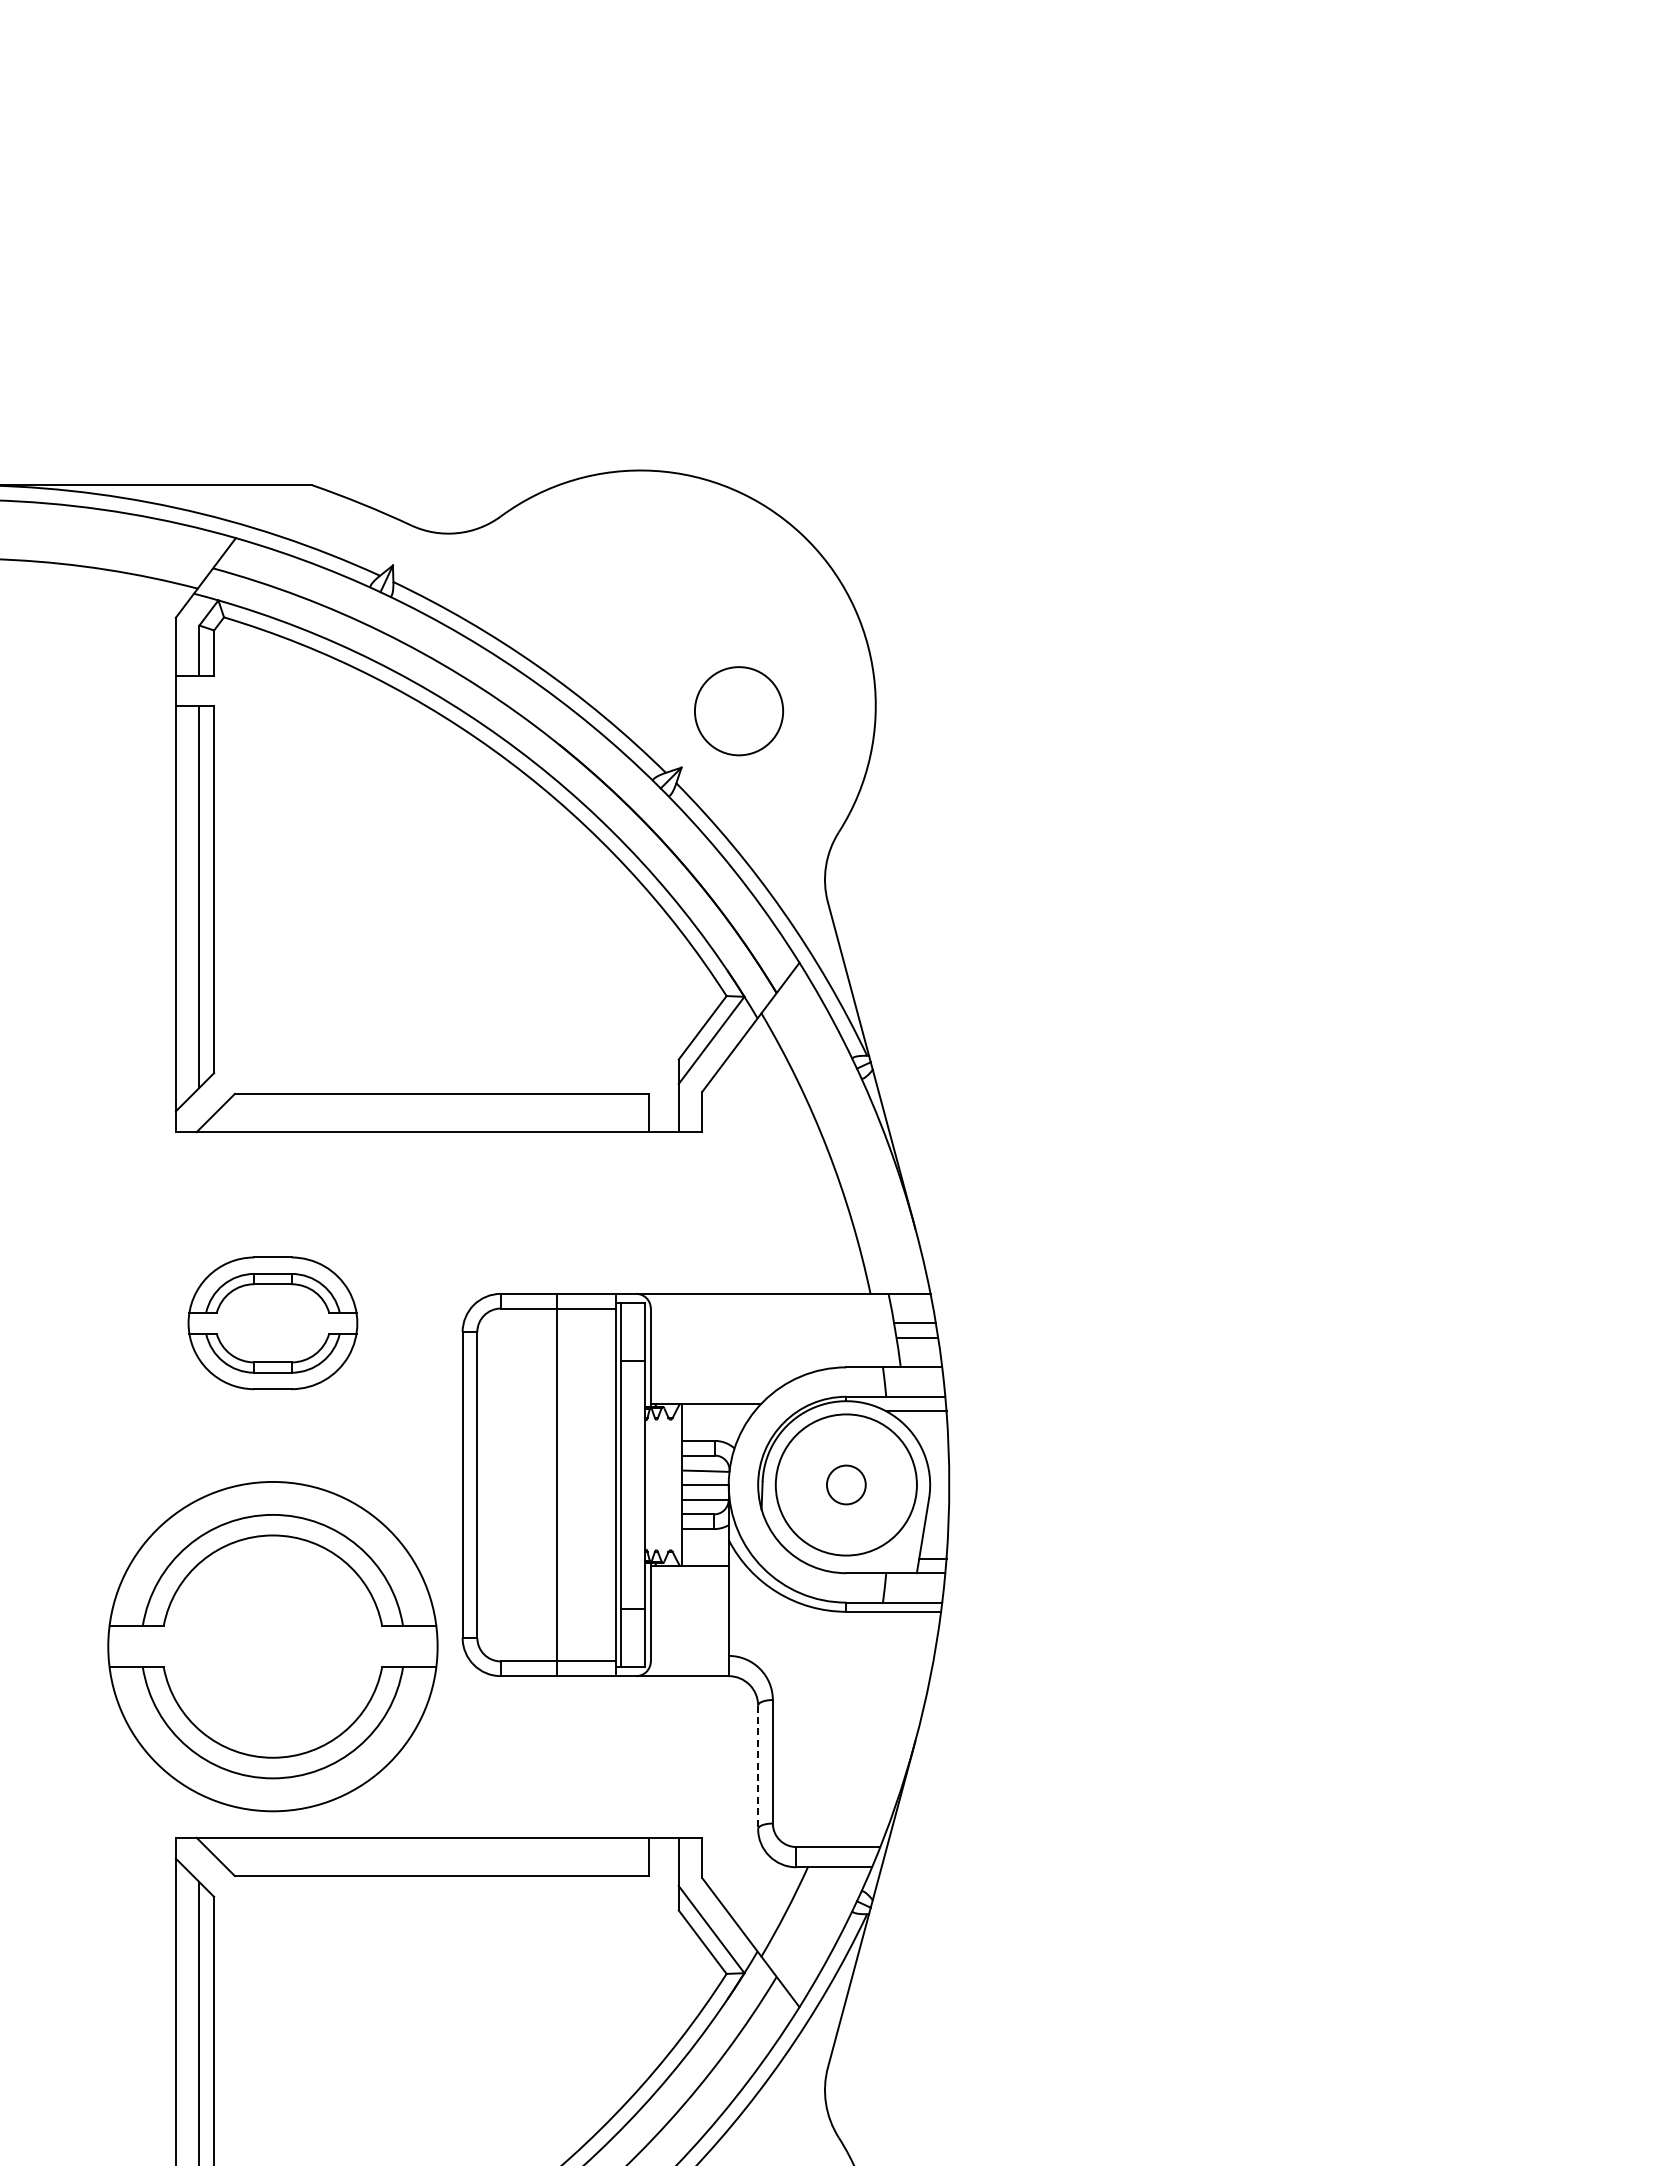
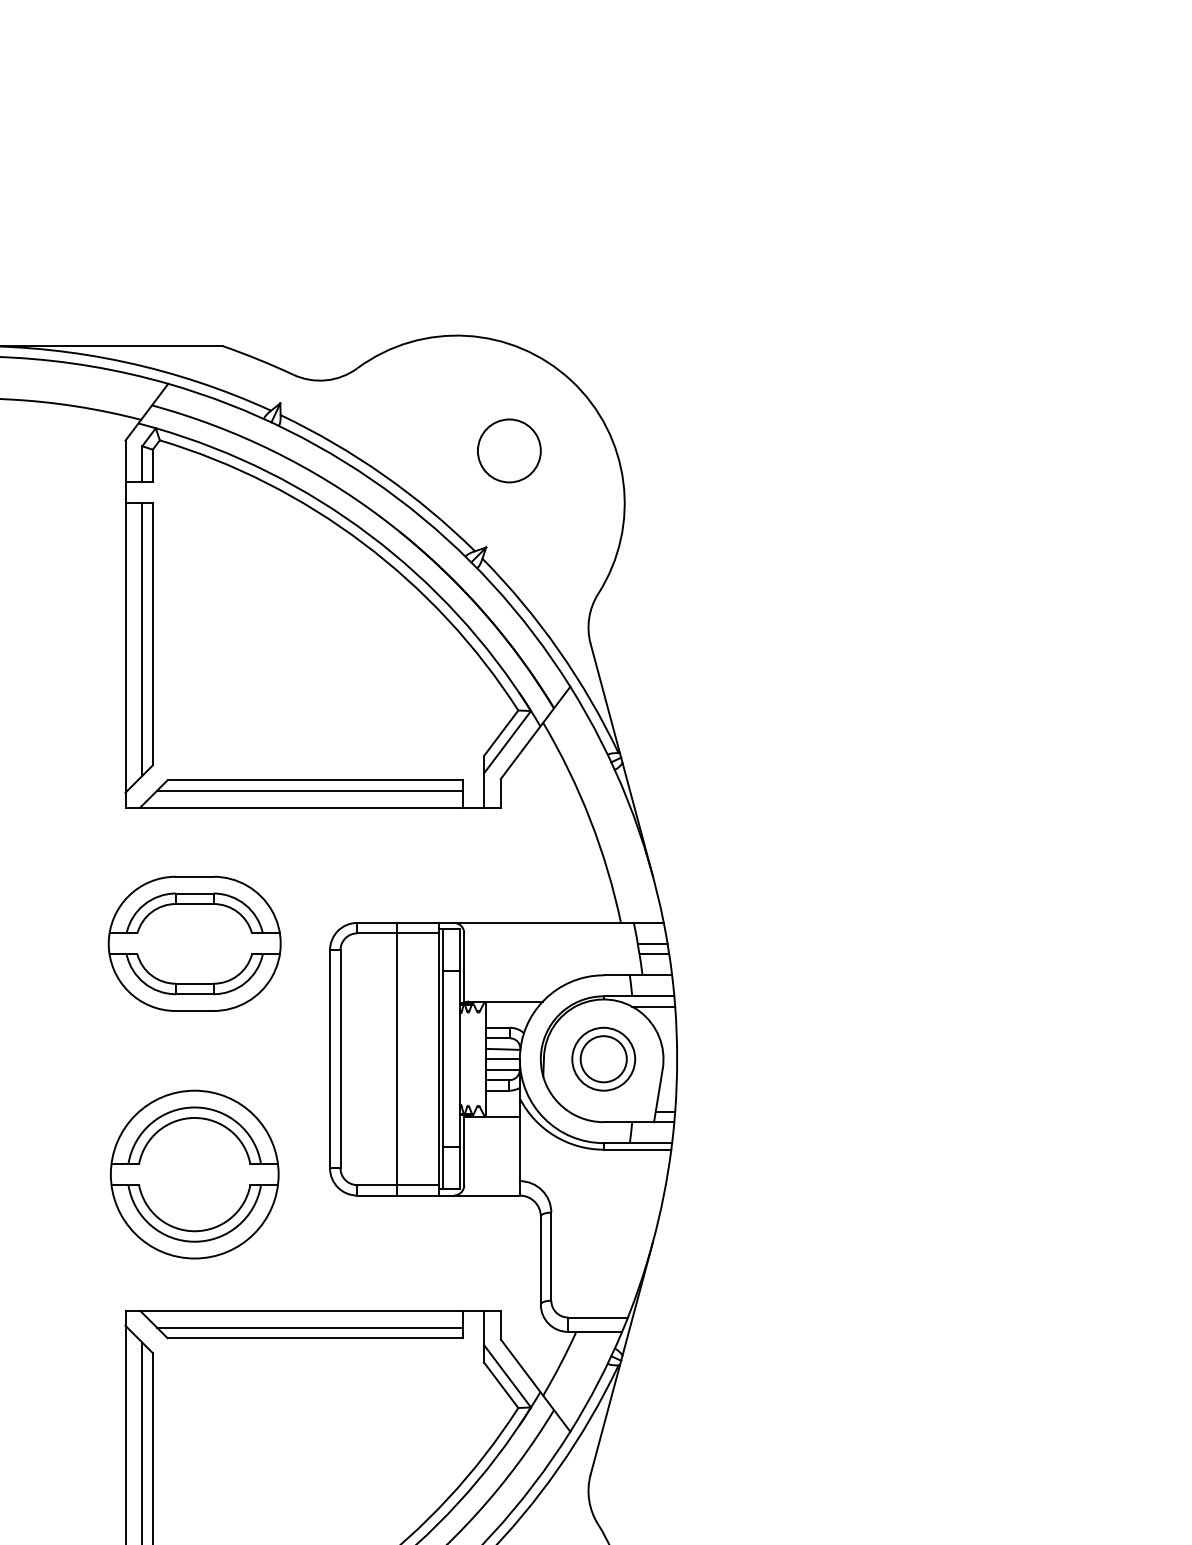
circle: (739, 711) -> (509, 451), moved
line: (434, 1108) -> (309, 790), added
part: (272, 1323) -> (194, 944), size x1.43
circle: (846, 1484) -> (603, 1058), size x0.62
circle: (846, 1484) -> (603, 1058), size x1.67
part: (272, 1646) -> (194, 1174), size x0.71
line: (758, 1767) -> (541, 1260), dashed -> solid
line: (434, 1861) -> (309, 1327), added

